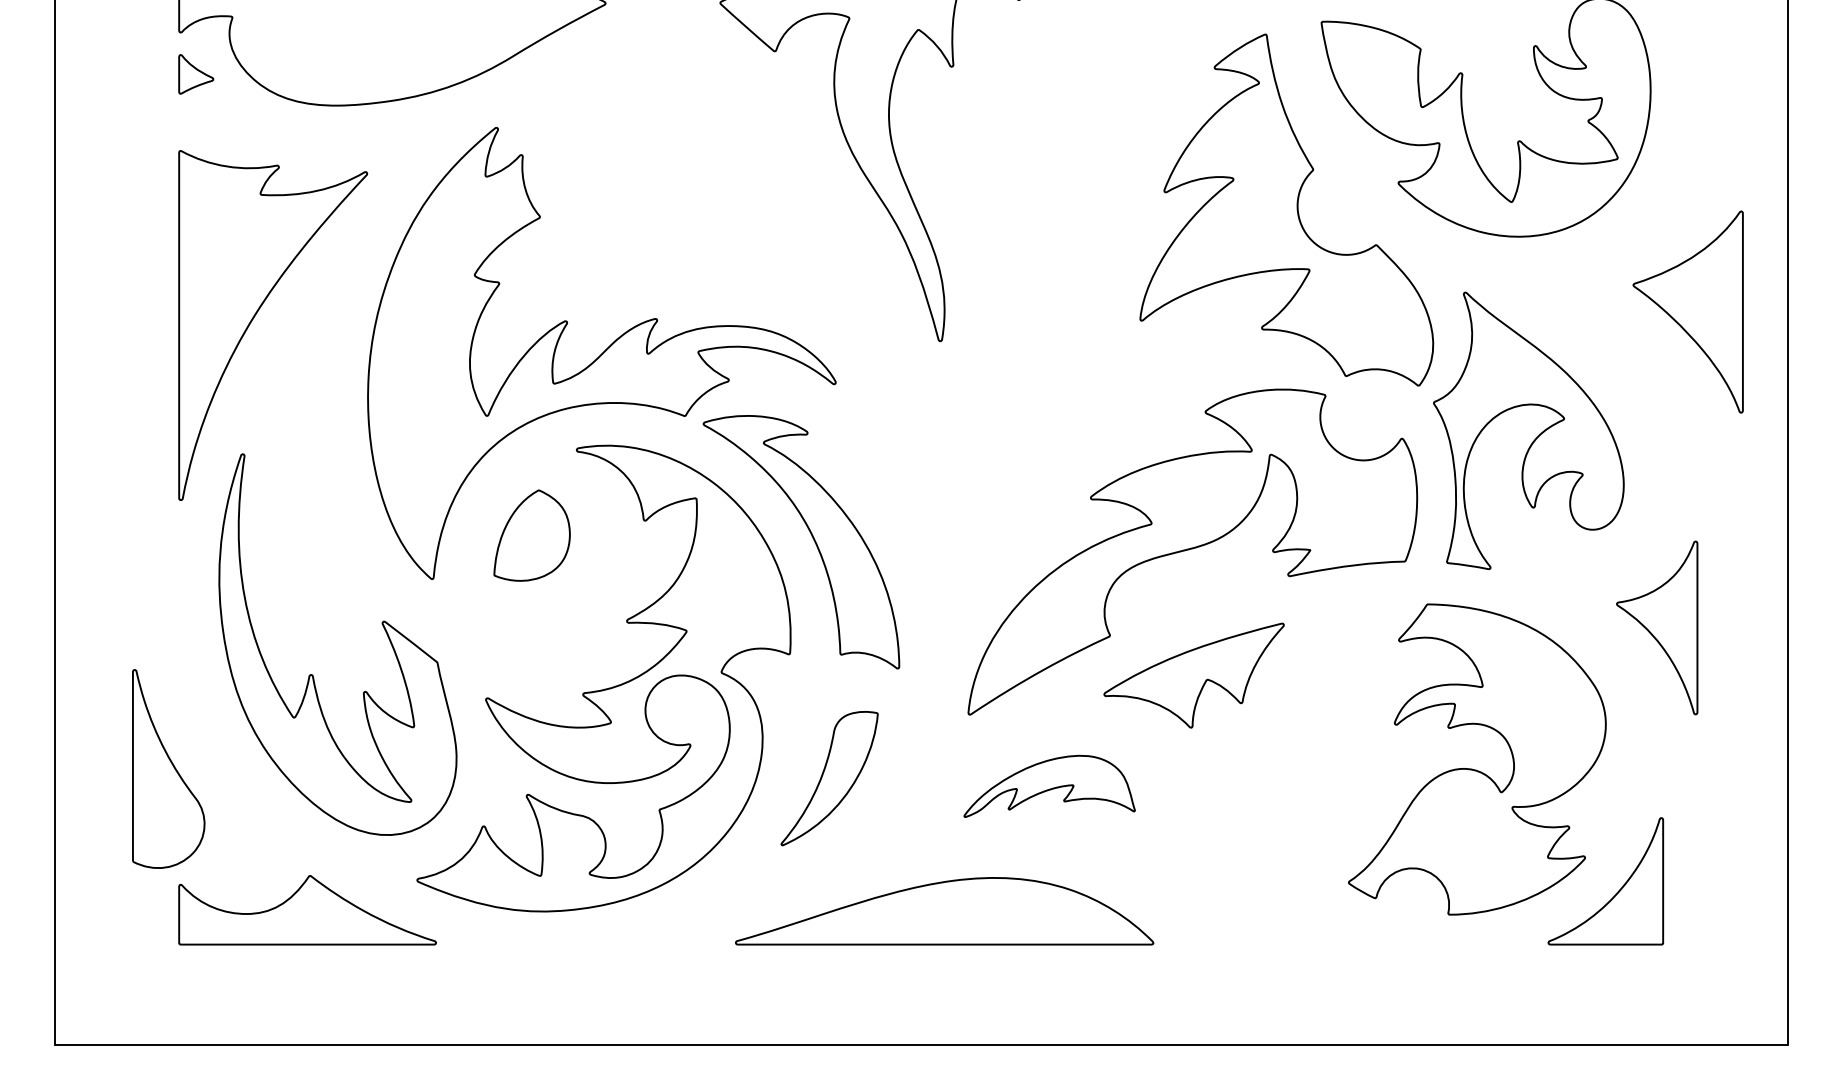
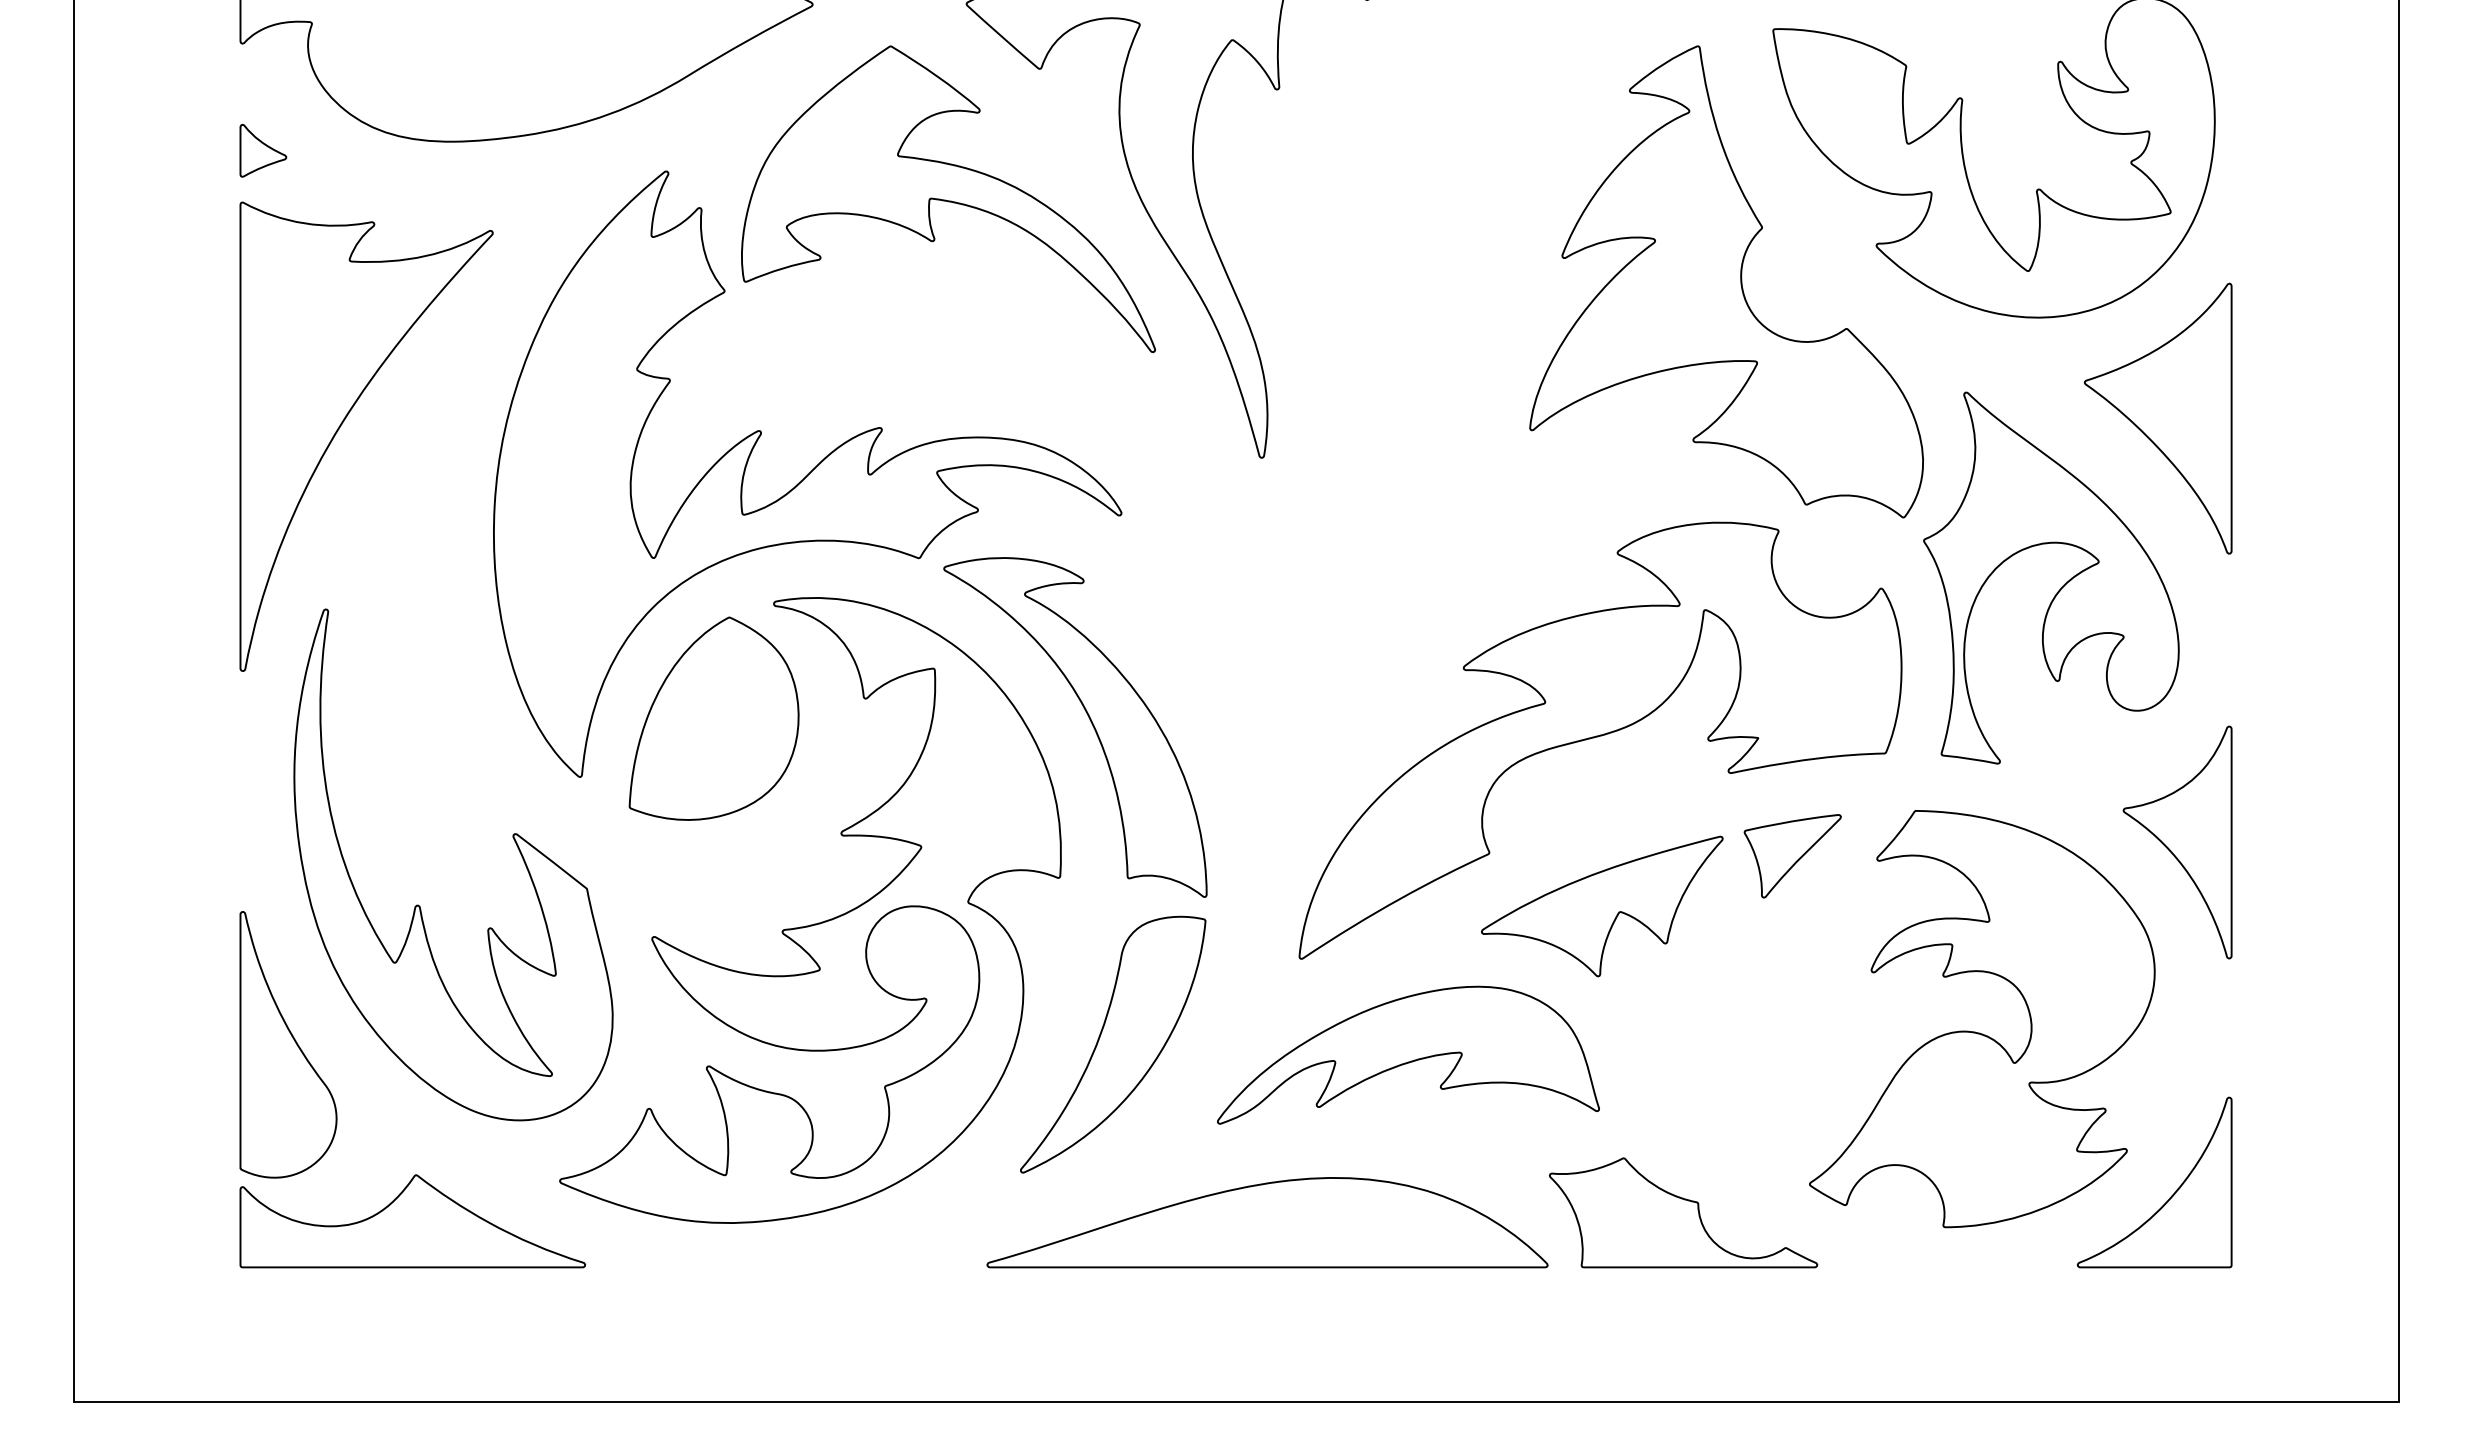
part: (196, 74) -> (263, 150), moved
part: (706, 148) -> (948, 199), added
part: (1688, 311) -> (2158, 418), moved
part: (531, 535) -> (713, 718), size x1.67
part: (1657, 627) -> (2177, 842), moved
part: (1335, 638) -> (1792, 856), added
part: (168, 768) -> (288, 1044), moved
part: (829, 778) -> (1113, 1044), size x1.43
part: (1049, 785) -> (1408, 1054), size x1.67
part: (1254, 903) -> (1683, 1212), added

